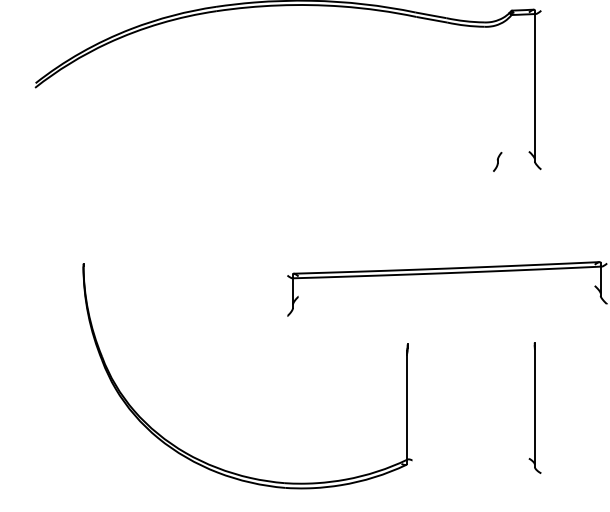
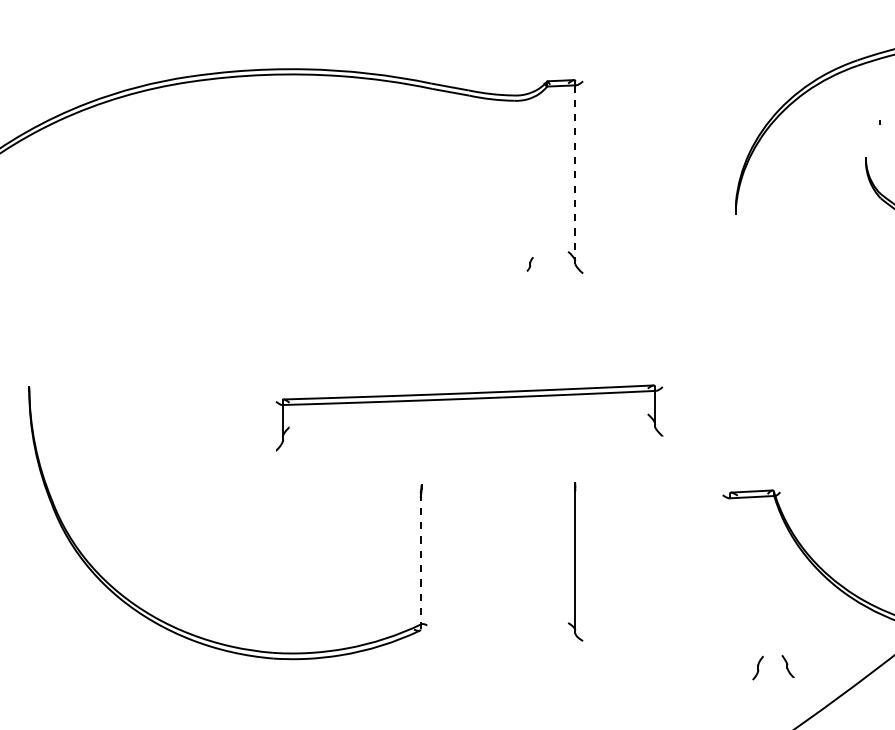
line: (534, 88) -> (575, 175), solid -> dashed
part: (496, 162) -> (529, 264), size x0.6
line: (406, 409) -> (420, 563), solid -> dashed

